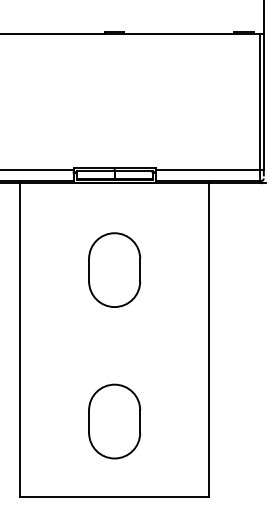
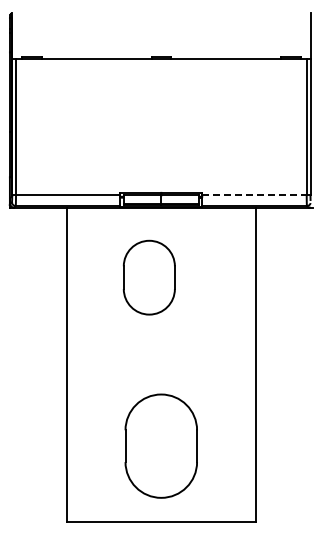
line: (207, 169) -> (254, 194), solid -> dashed
part: (113, 269) -> (148, 277), moved
part: (114, 420) -> (161, 445), size x1.4

